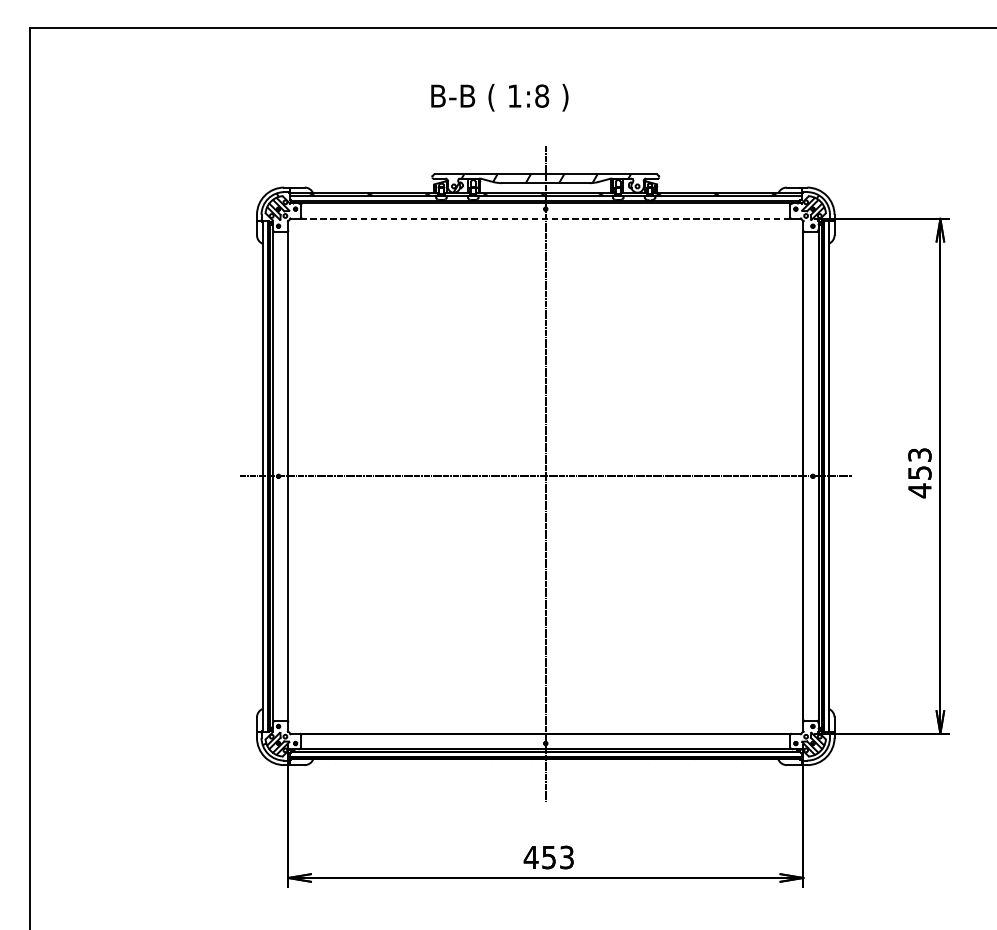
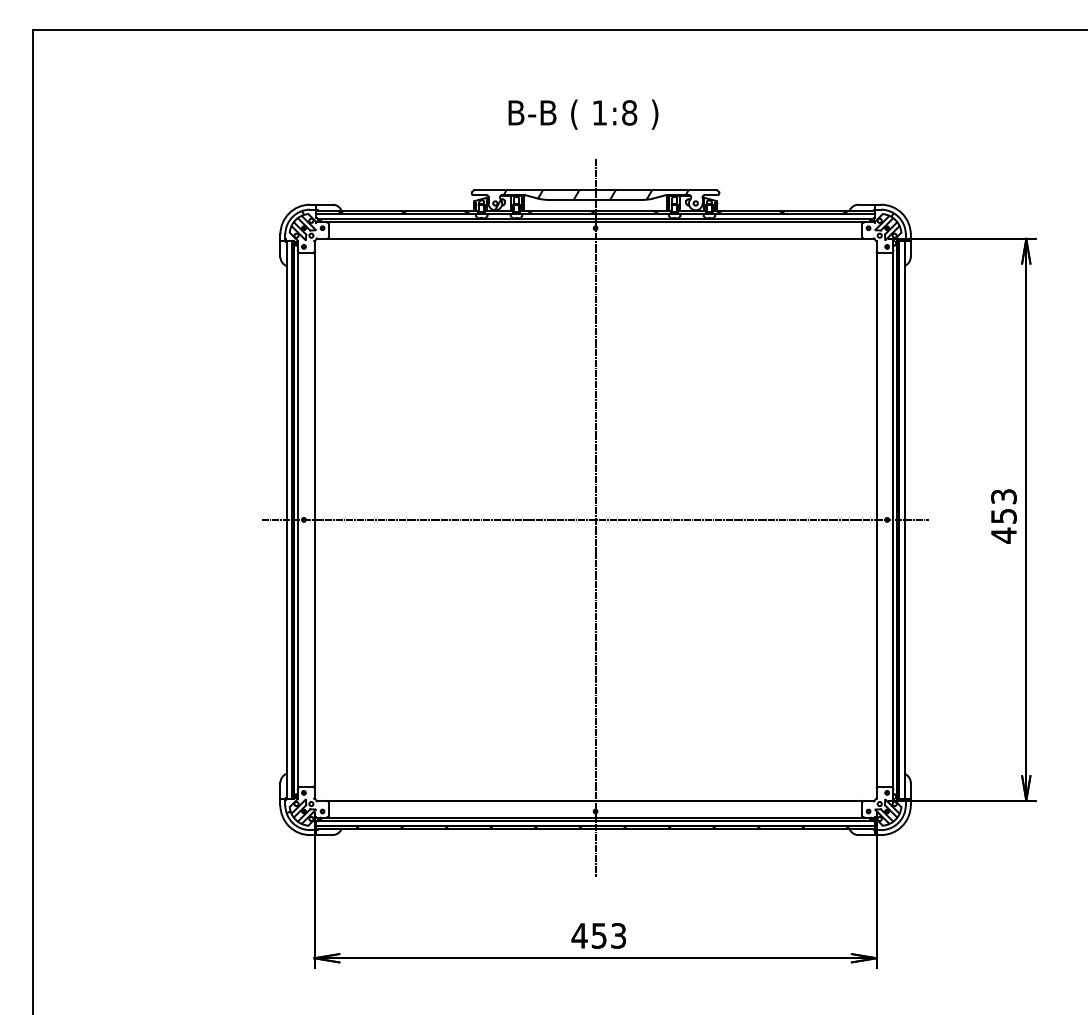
text: (499, 97) -> (583, 114), moved
line: (546, 218) -> (596, 238), dashed -> solid

